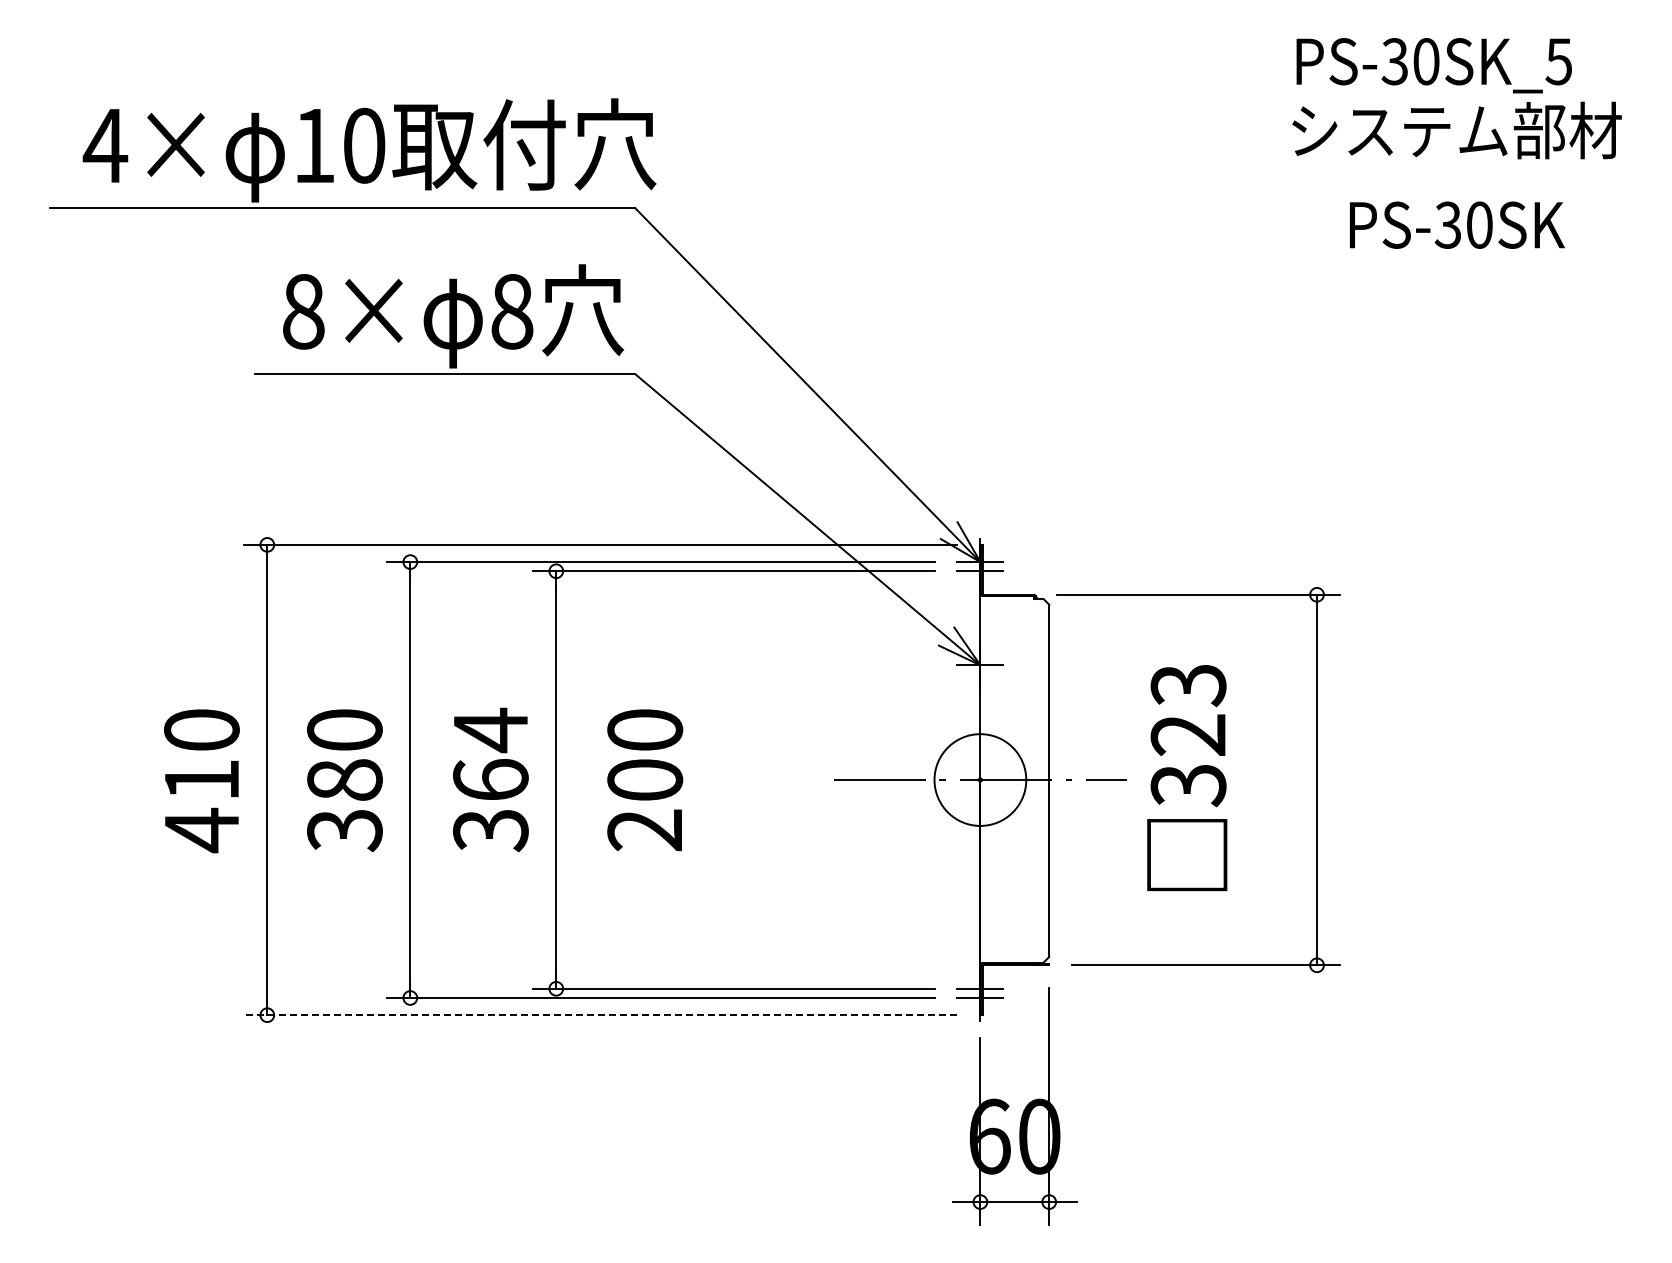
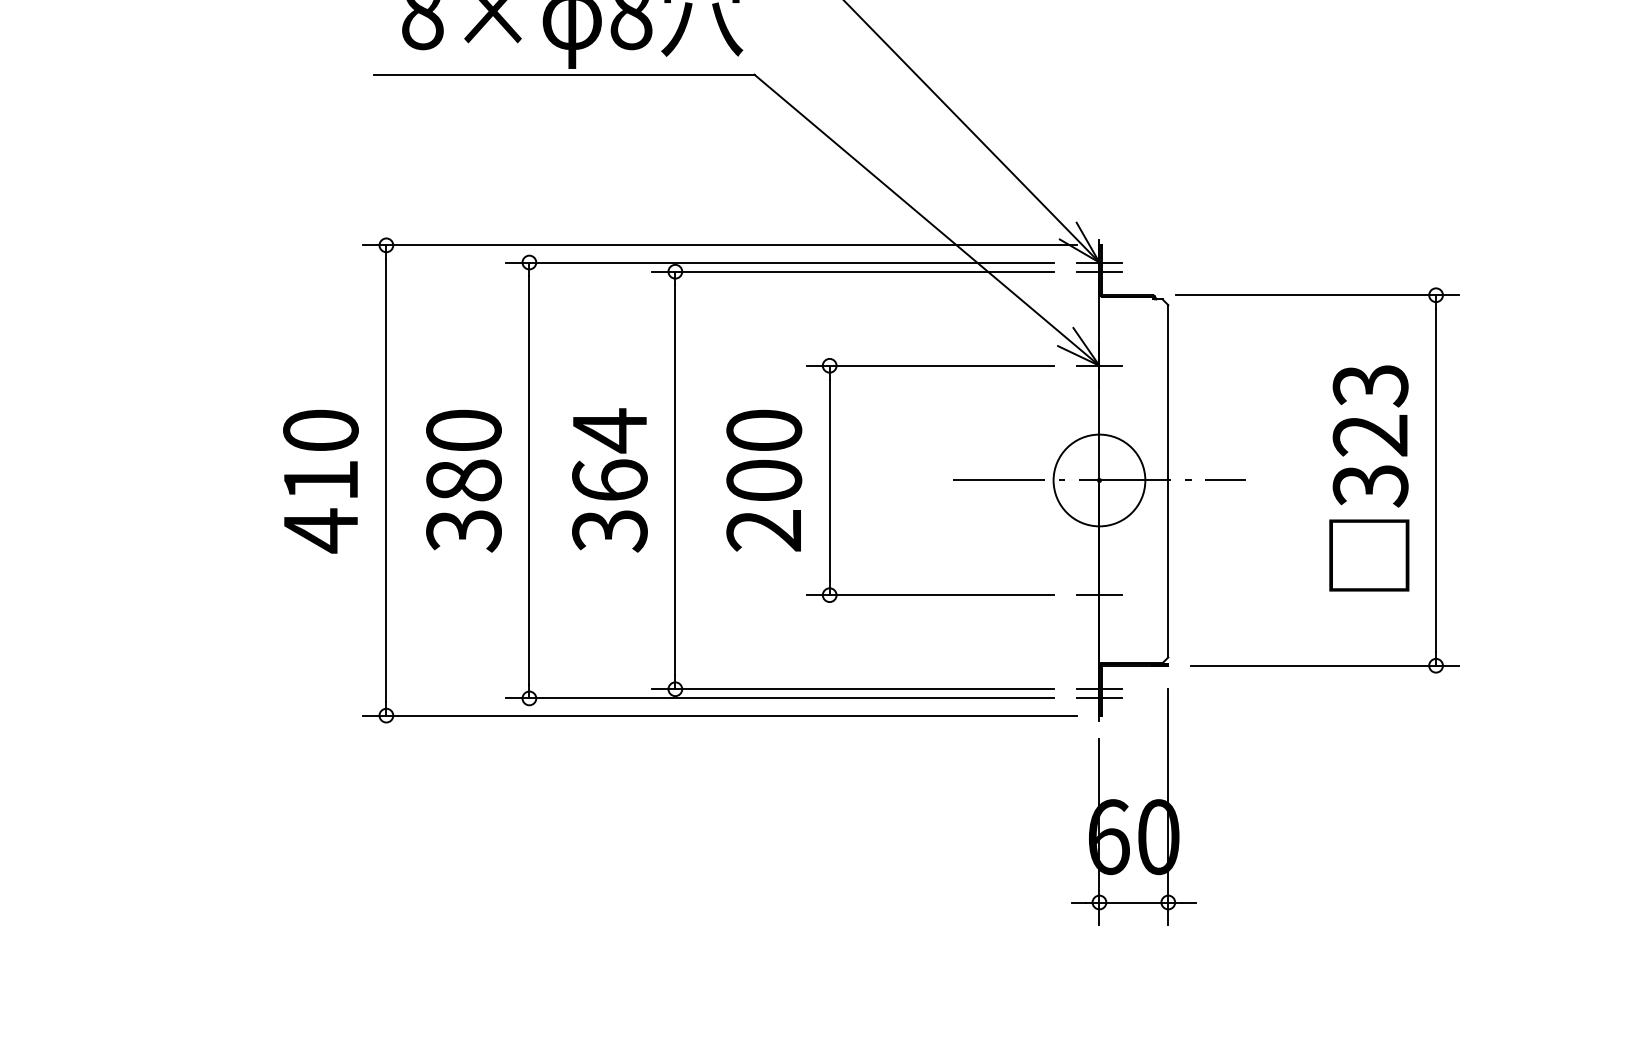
text: (1187, 778) -> (1369, 478), moved
part: (711, 779) -> (830, 479), added
line: (980, 894) -> (1099, 594), added
line: (600, 1015) -> (719, 715), dashed -> solid

